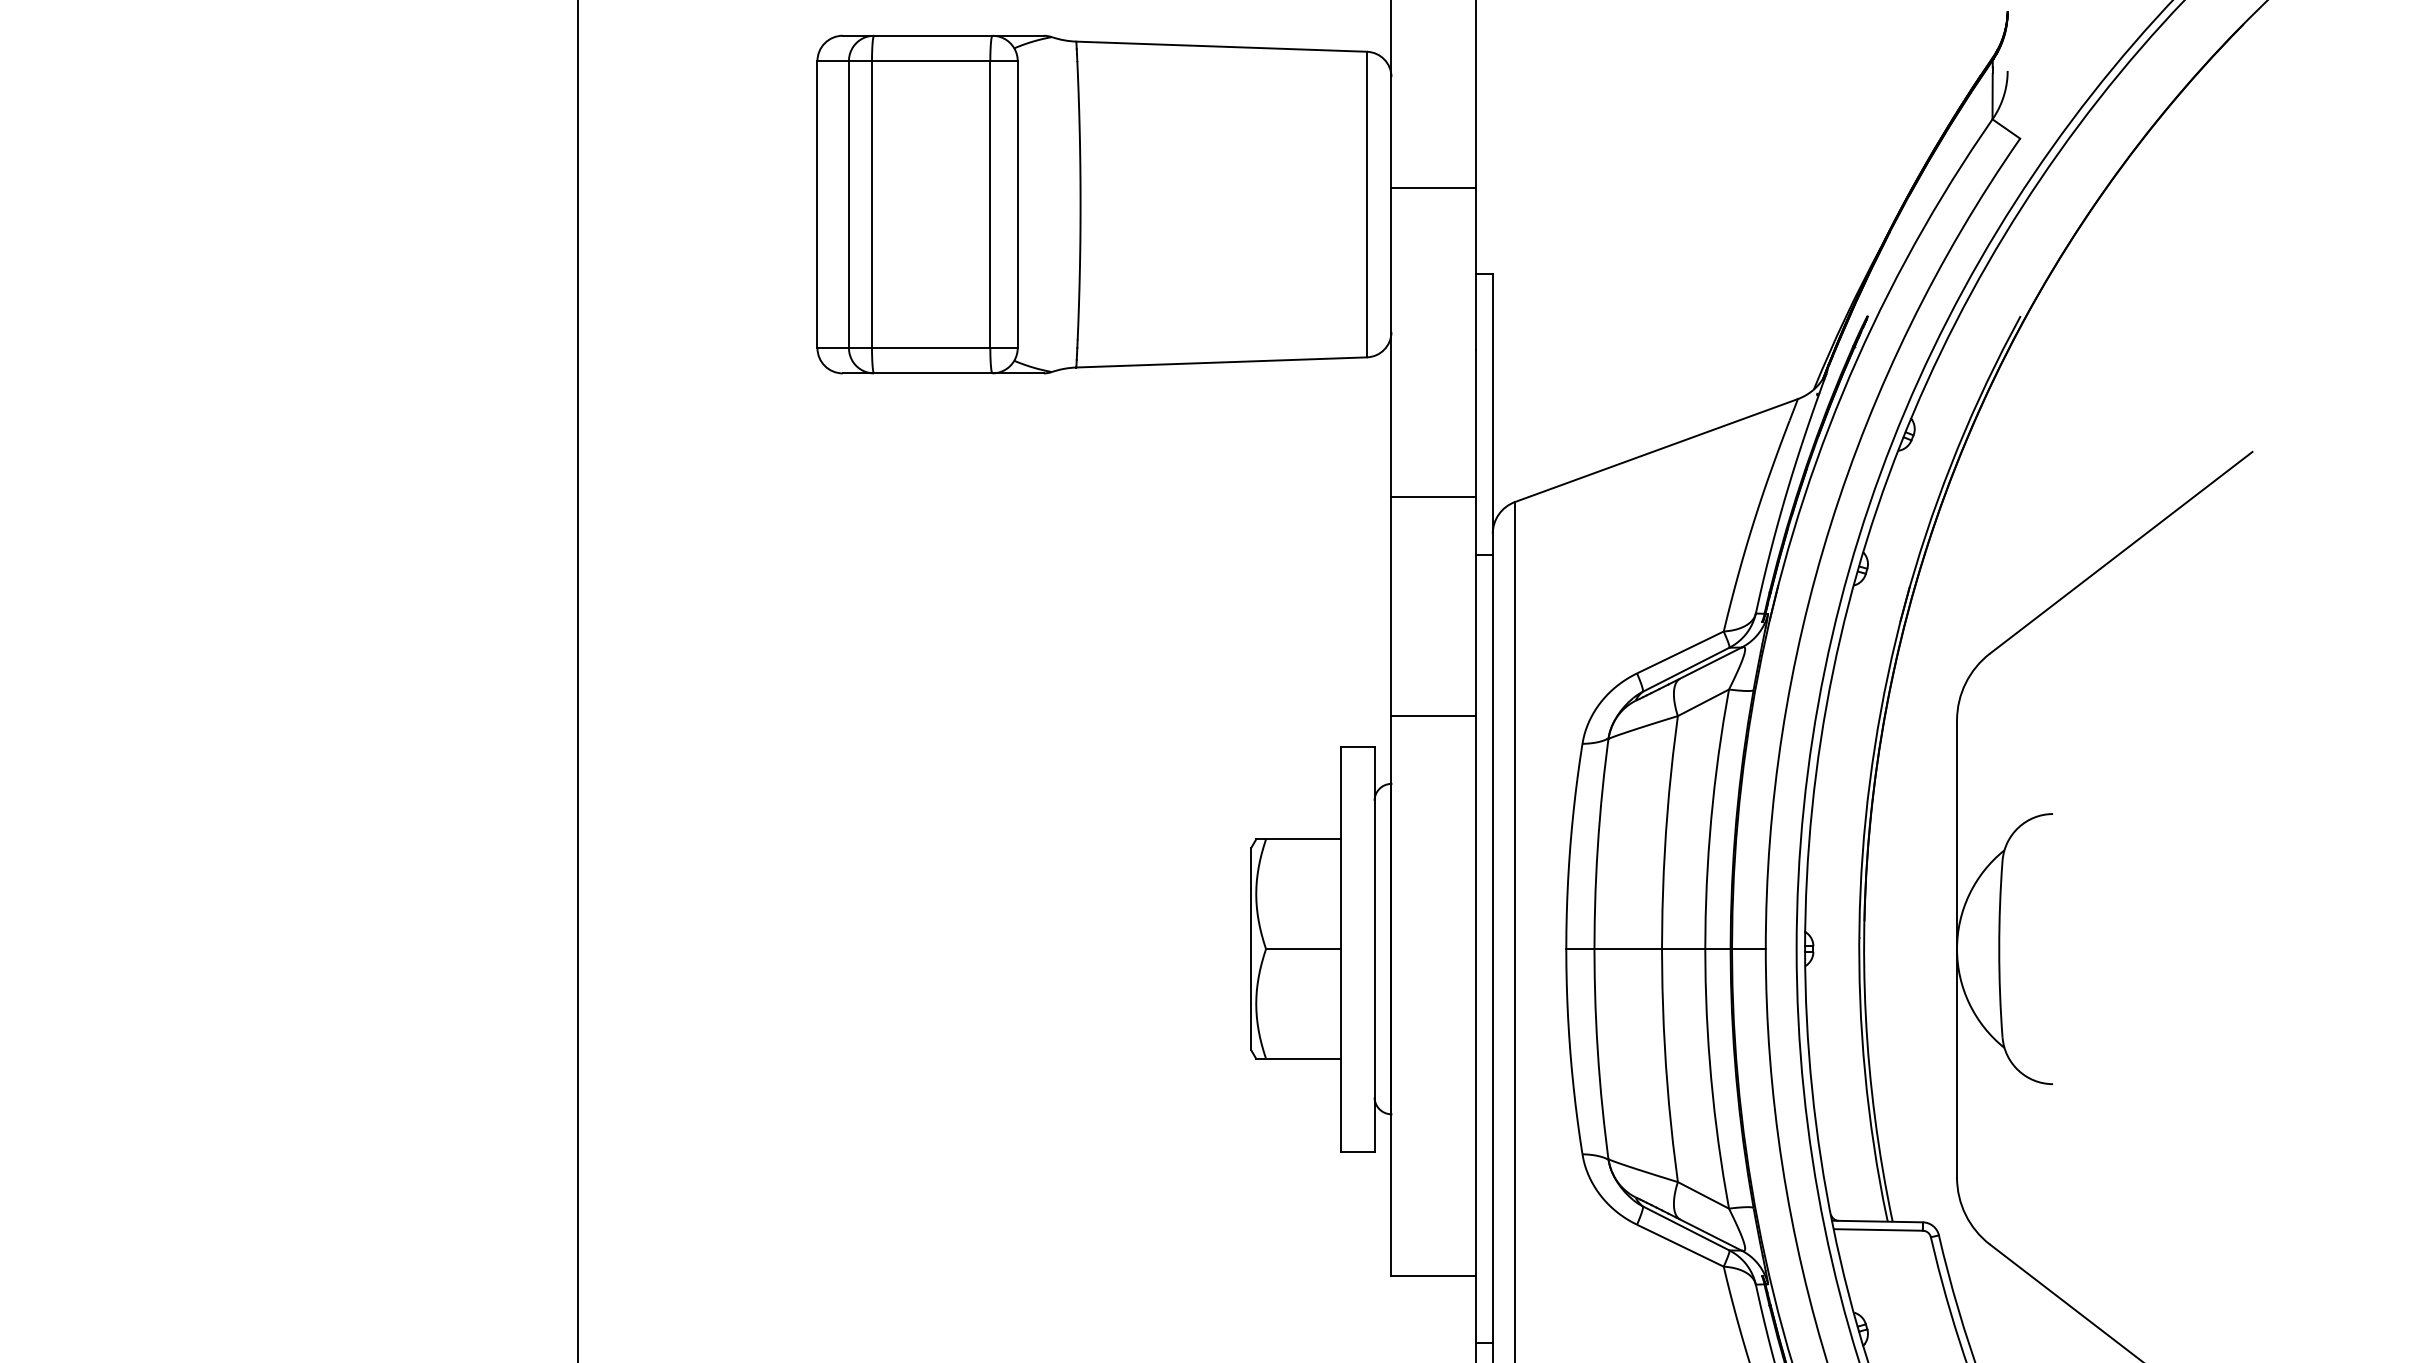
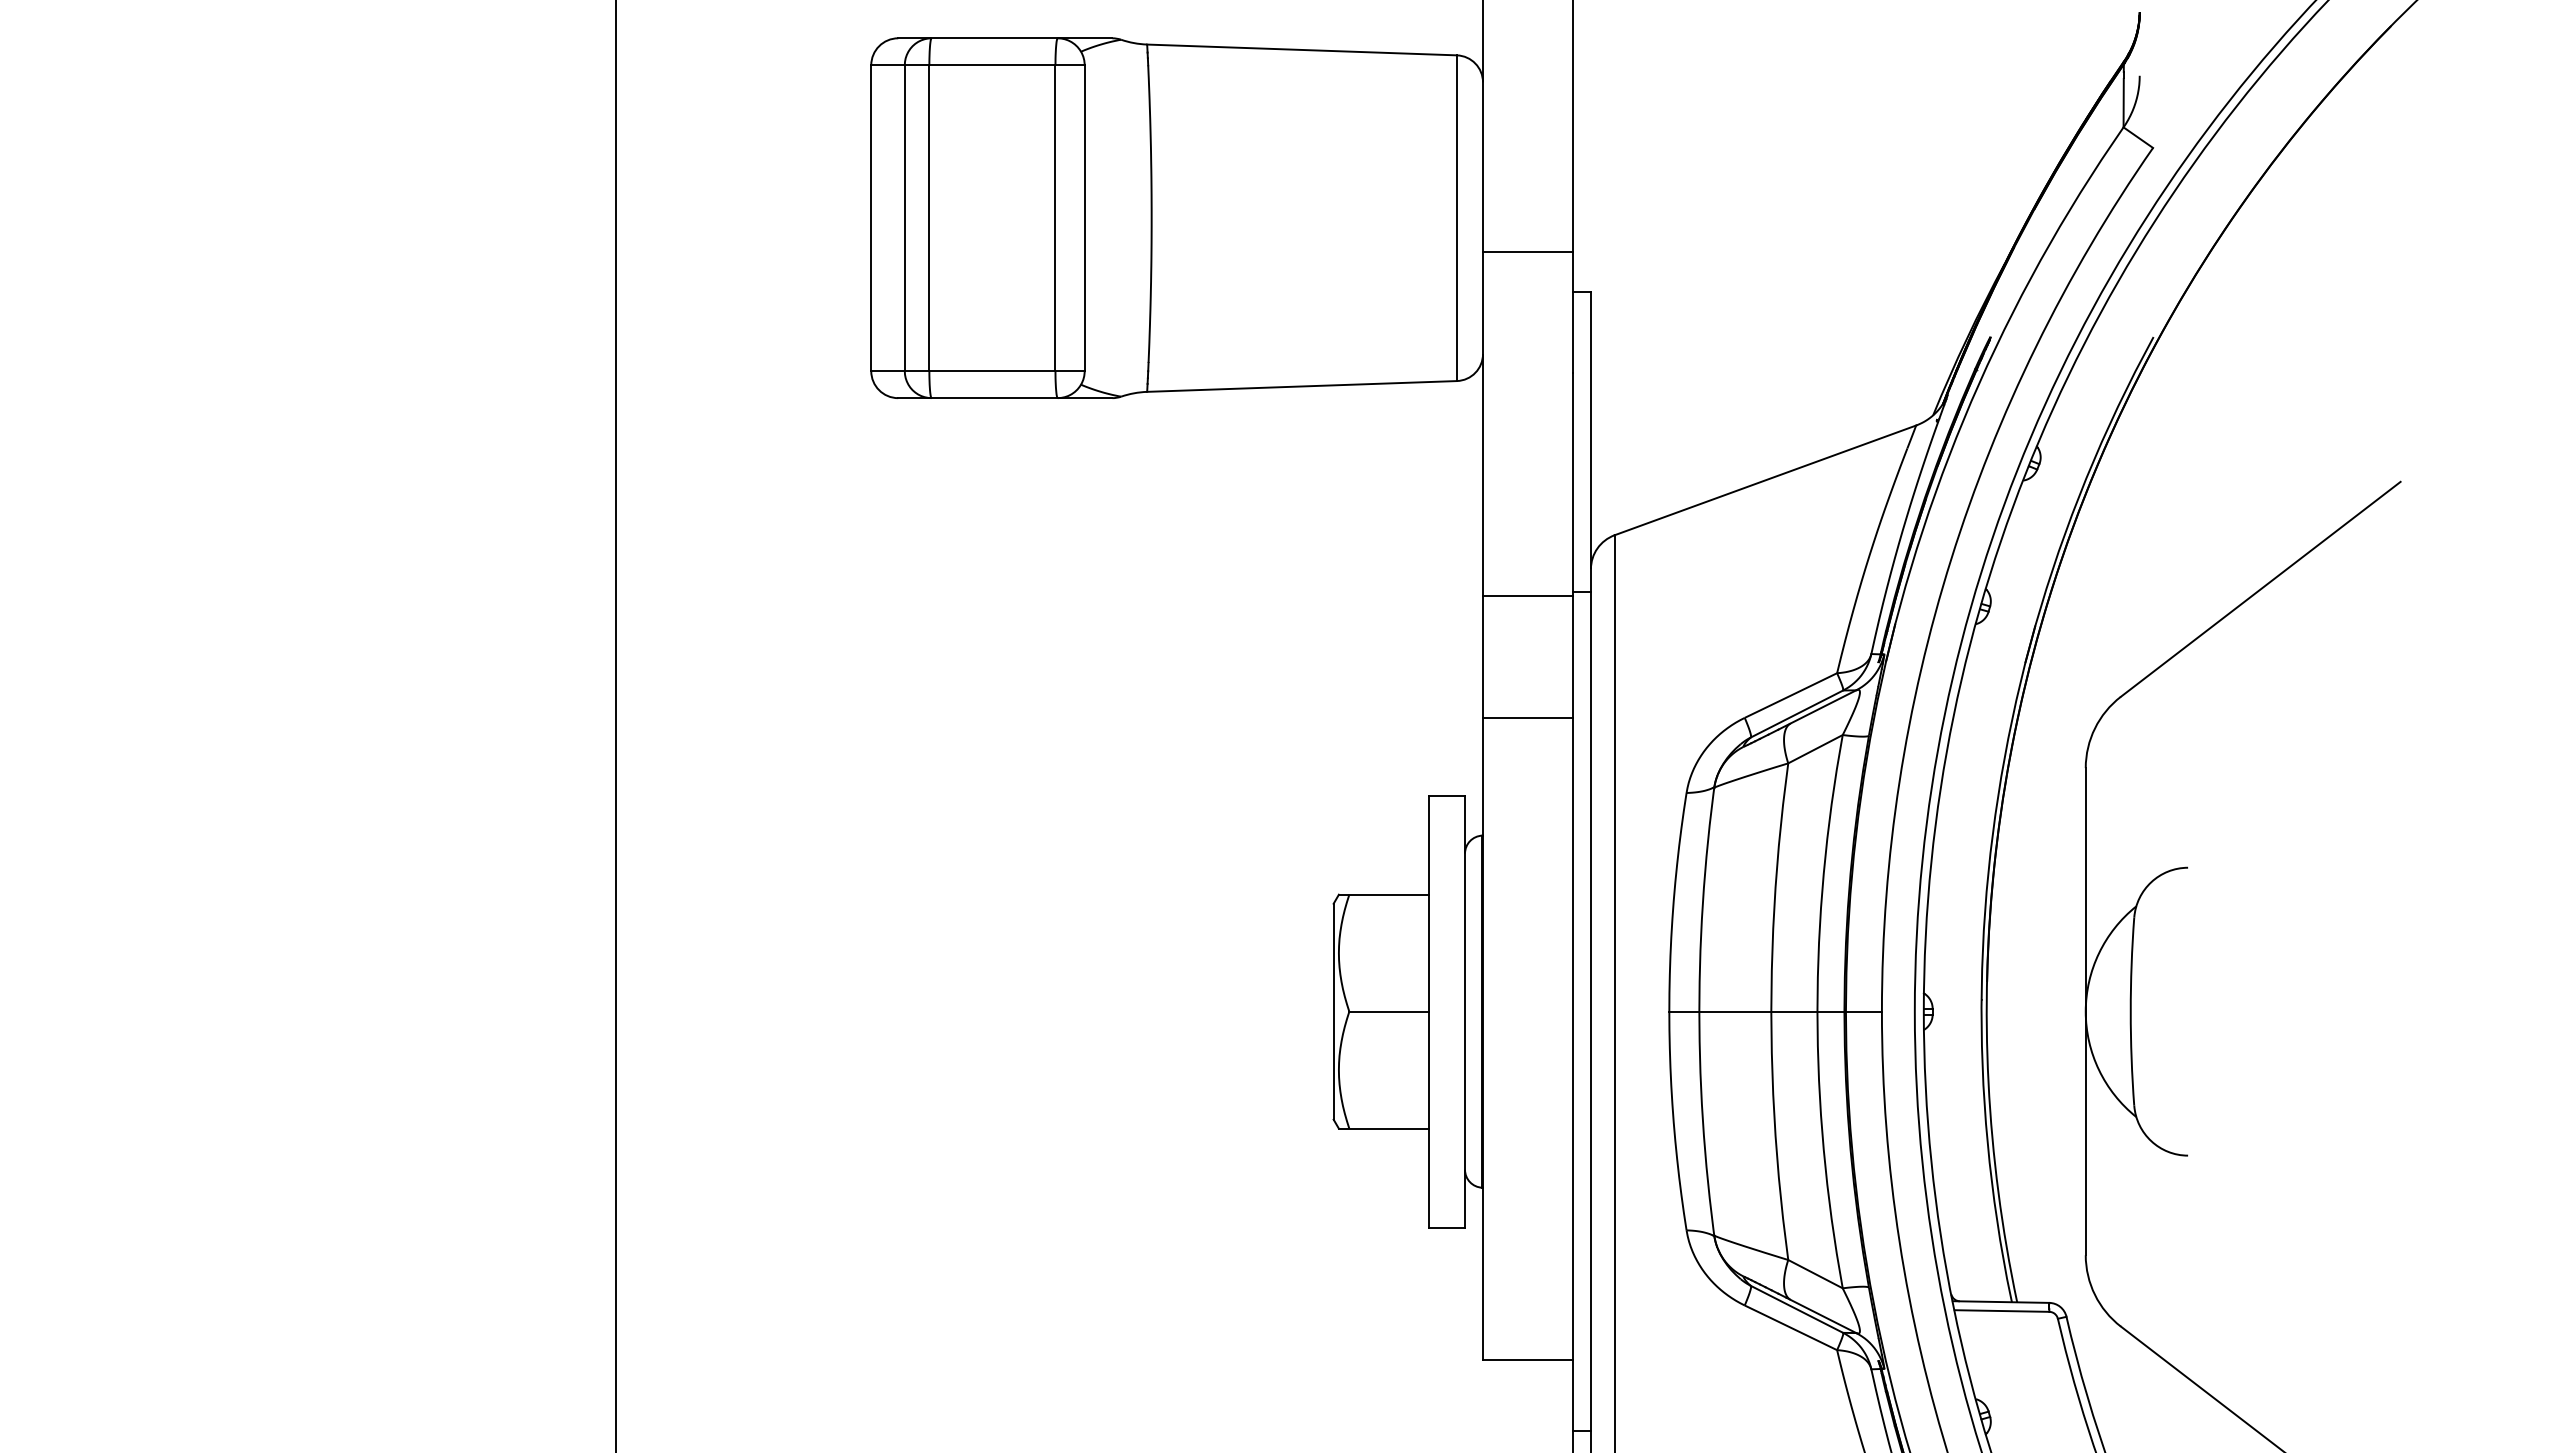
line: (1433, 187) -> (1527, 252), moved
line: (1433, 496) -> (1527, 596), moved
line: (1433, 716) -> (1527, 718), moved

